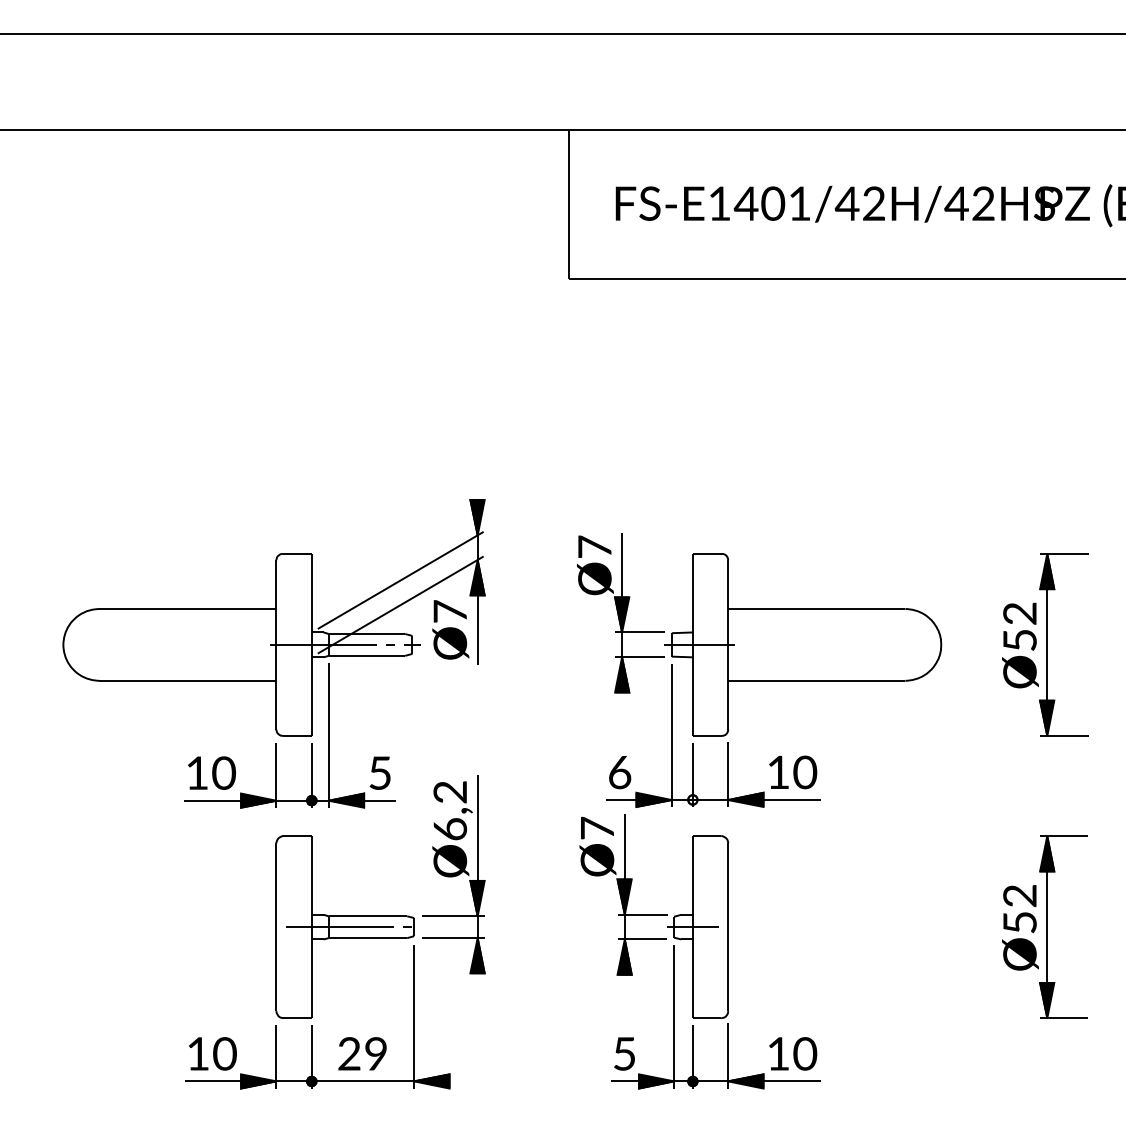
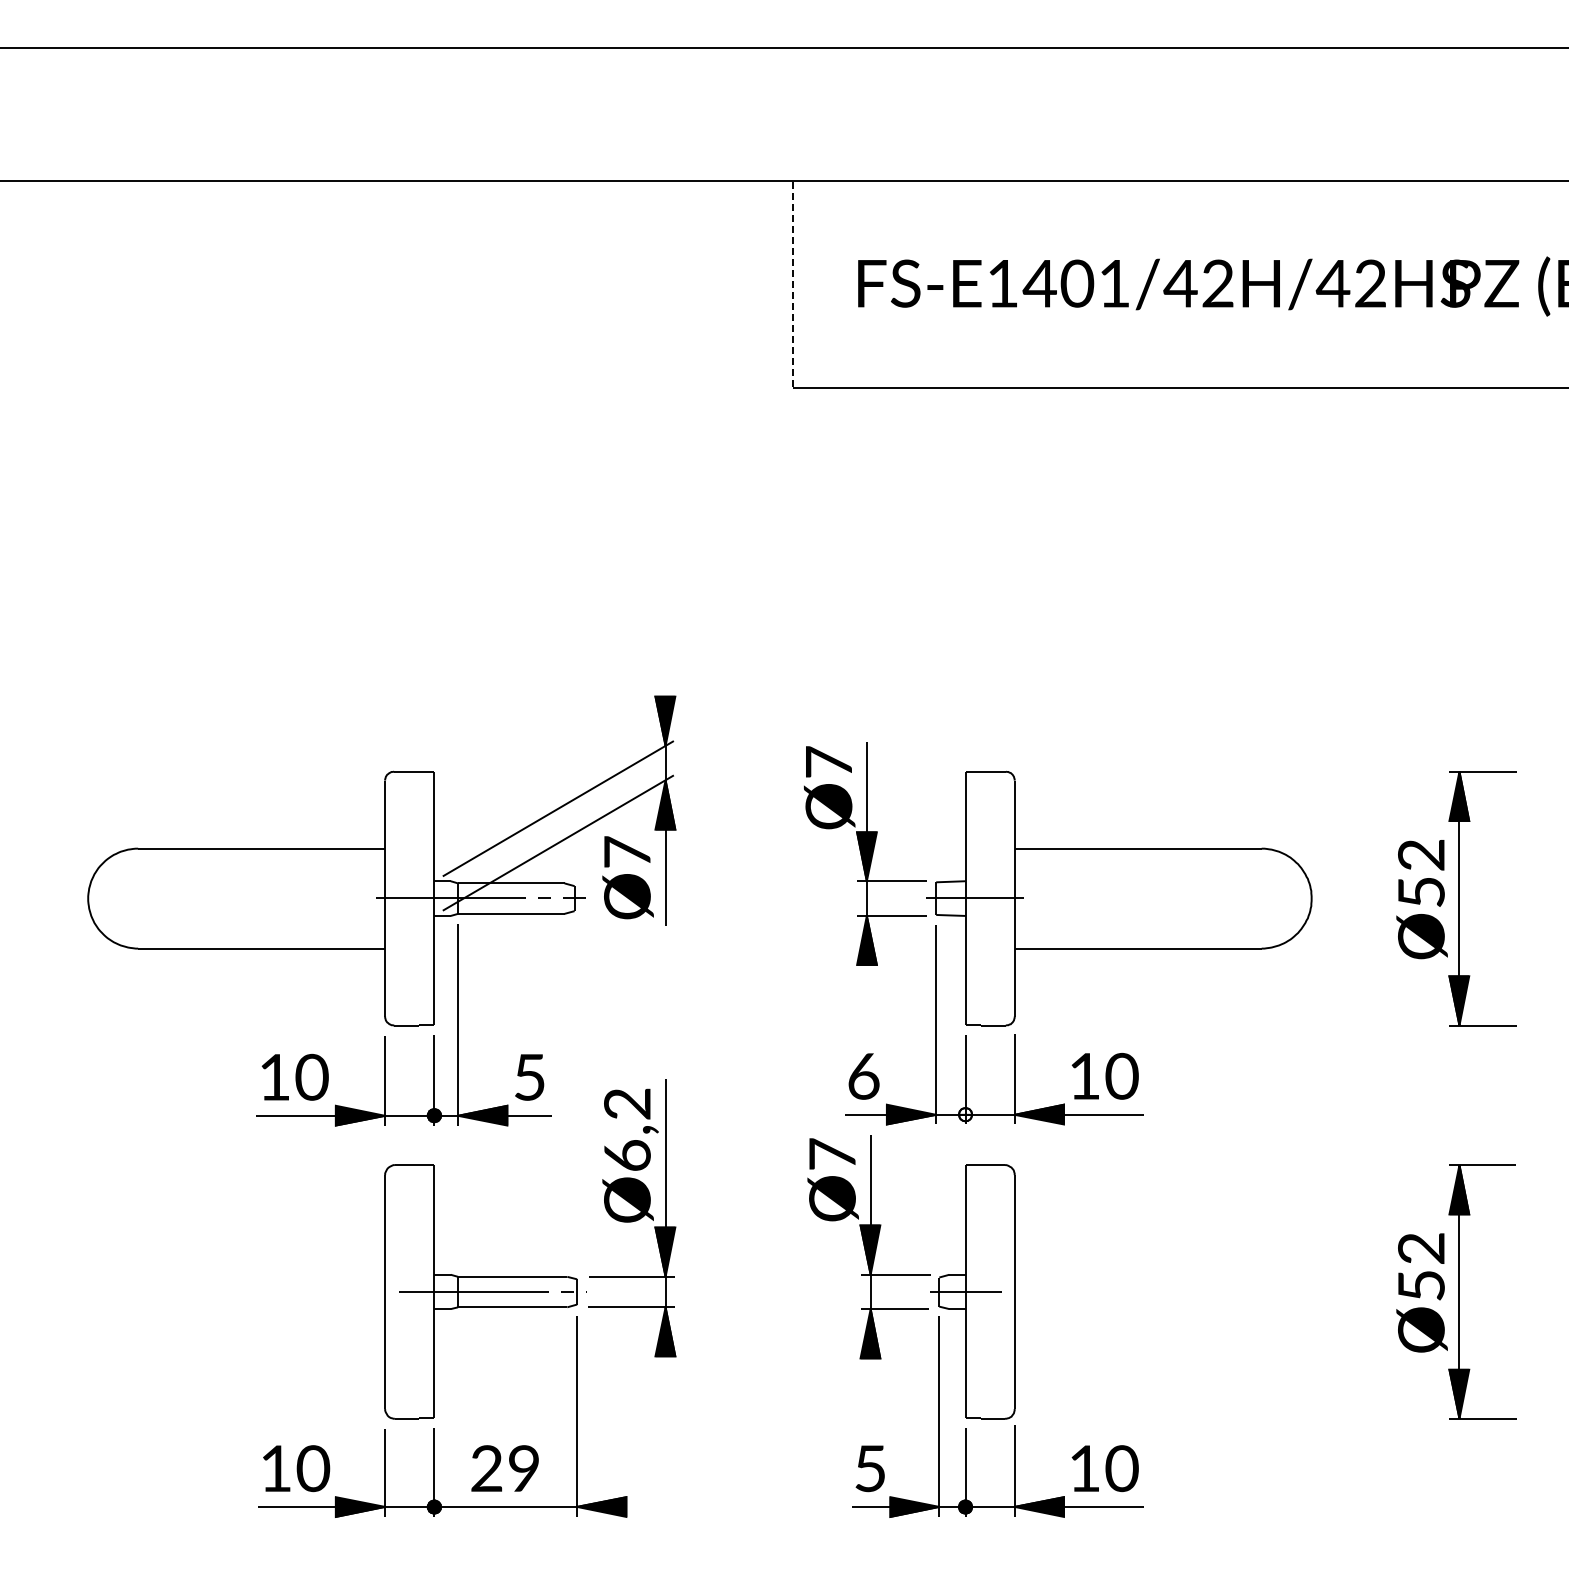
line: (569, 204) -> (793, 285), solid -> dashed

